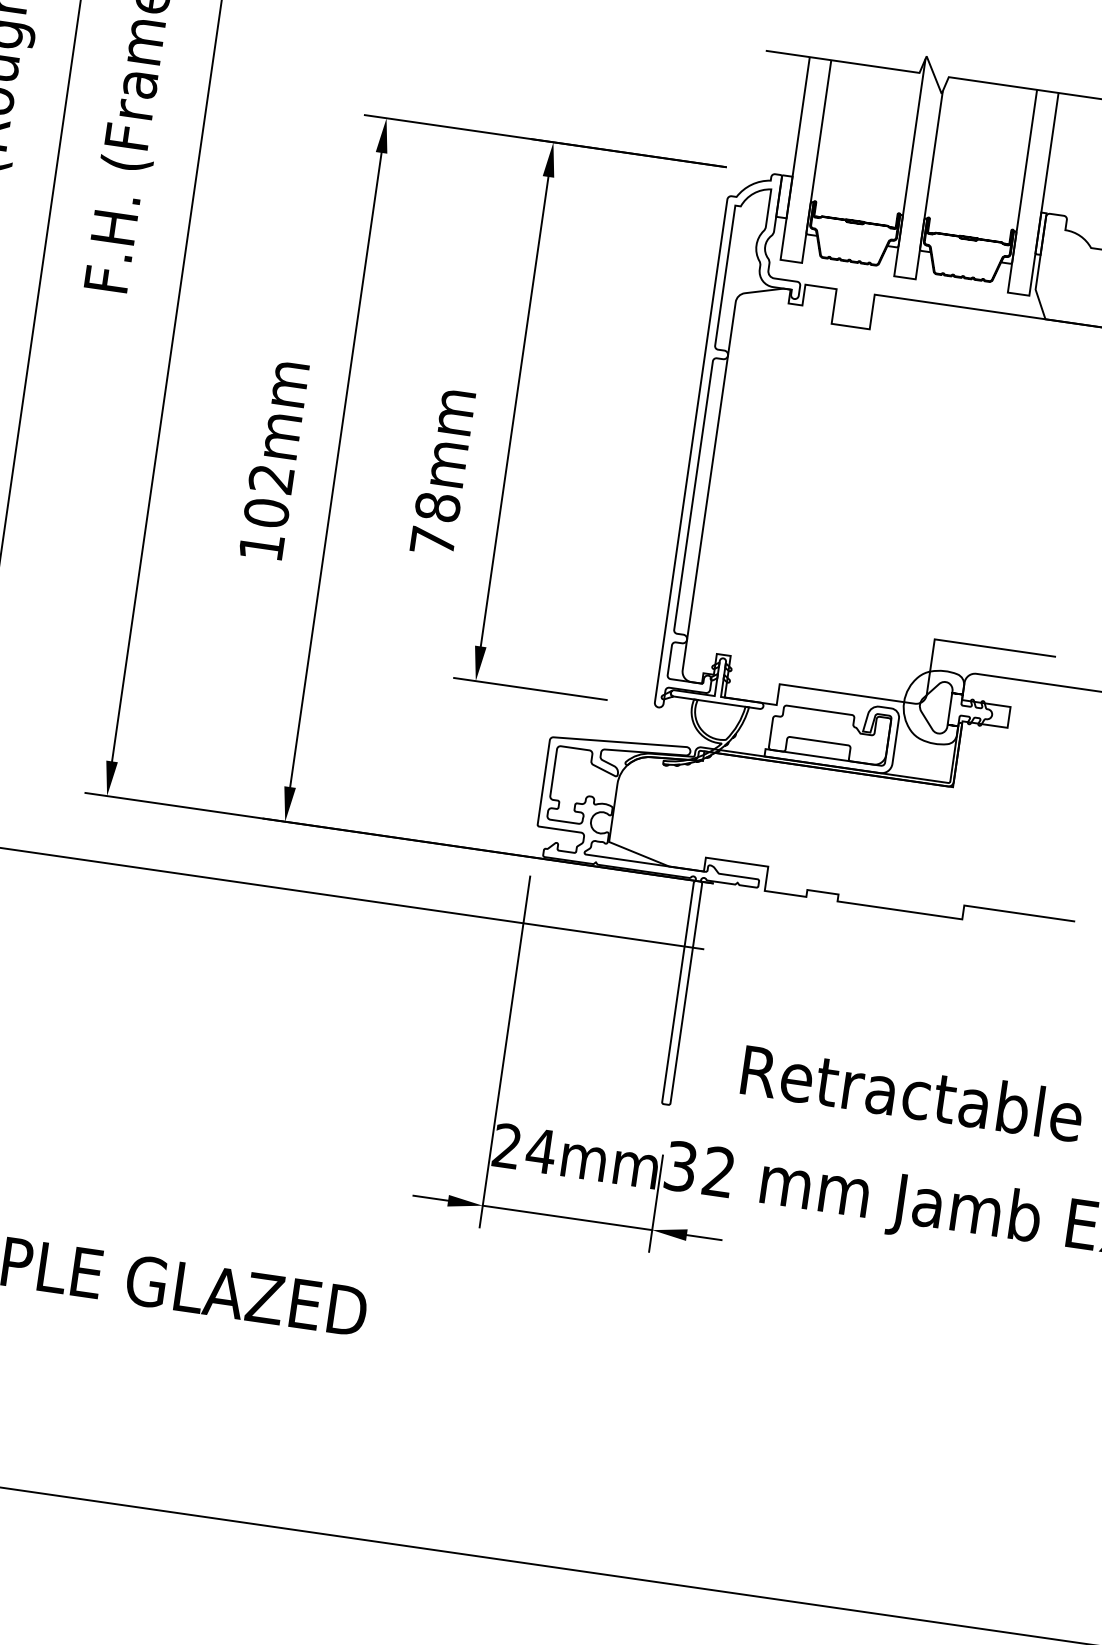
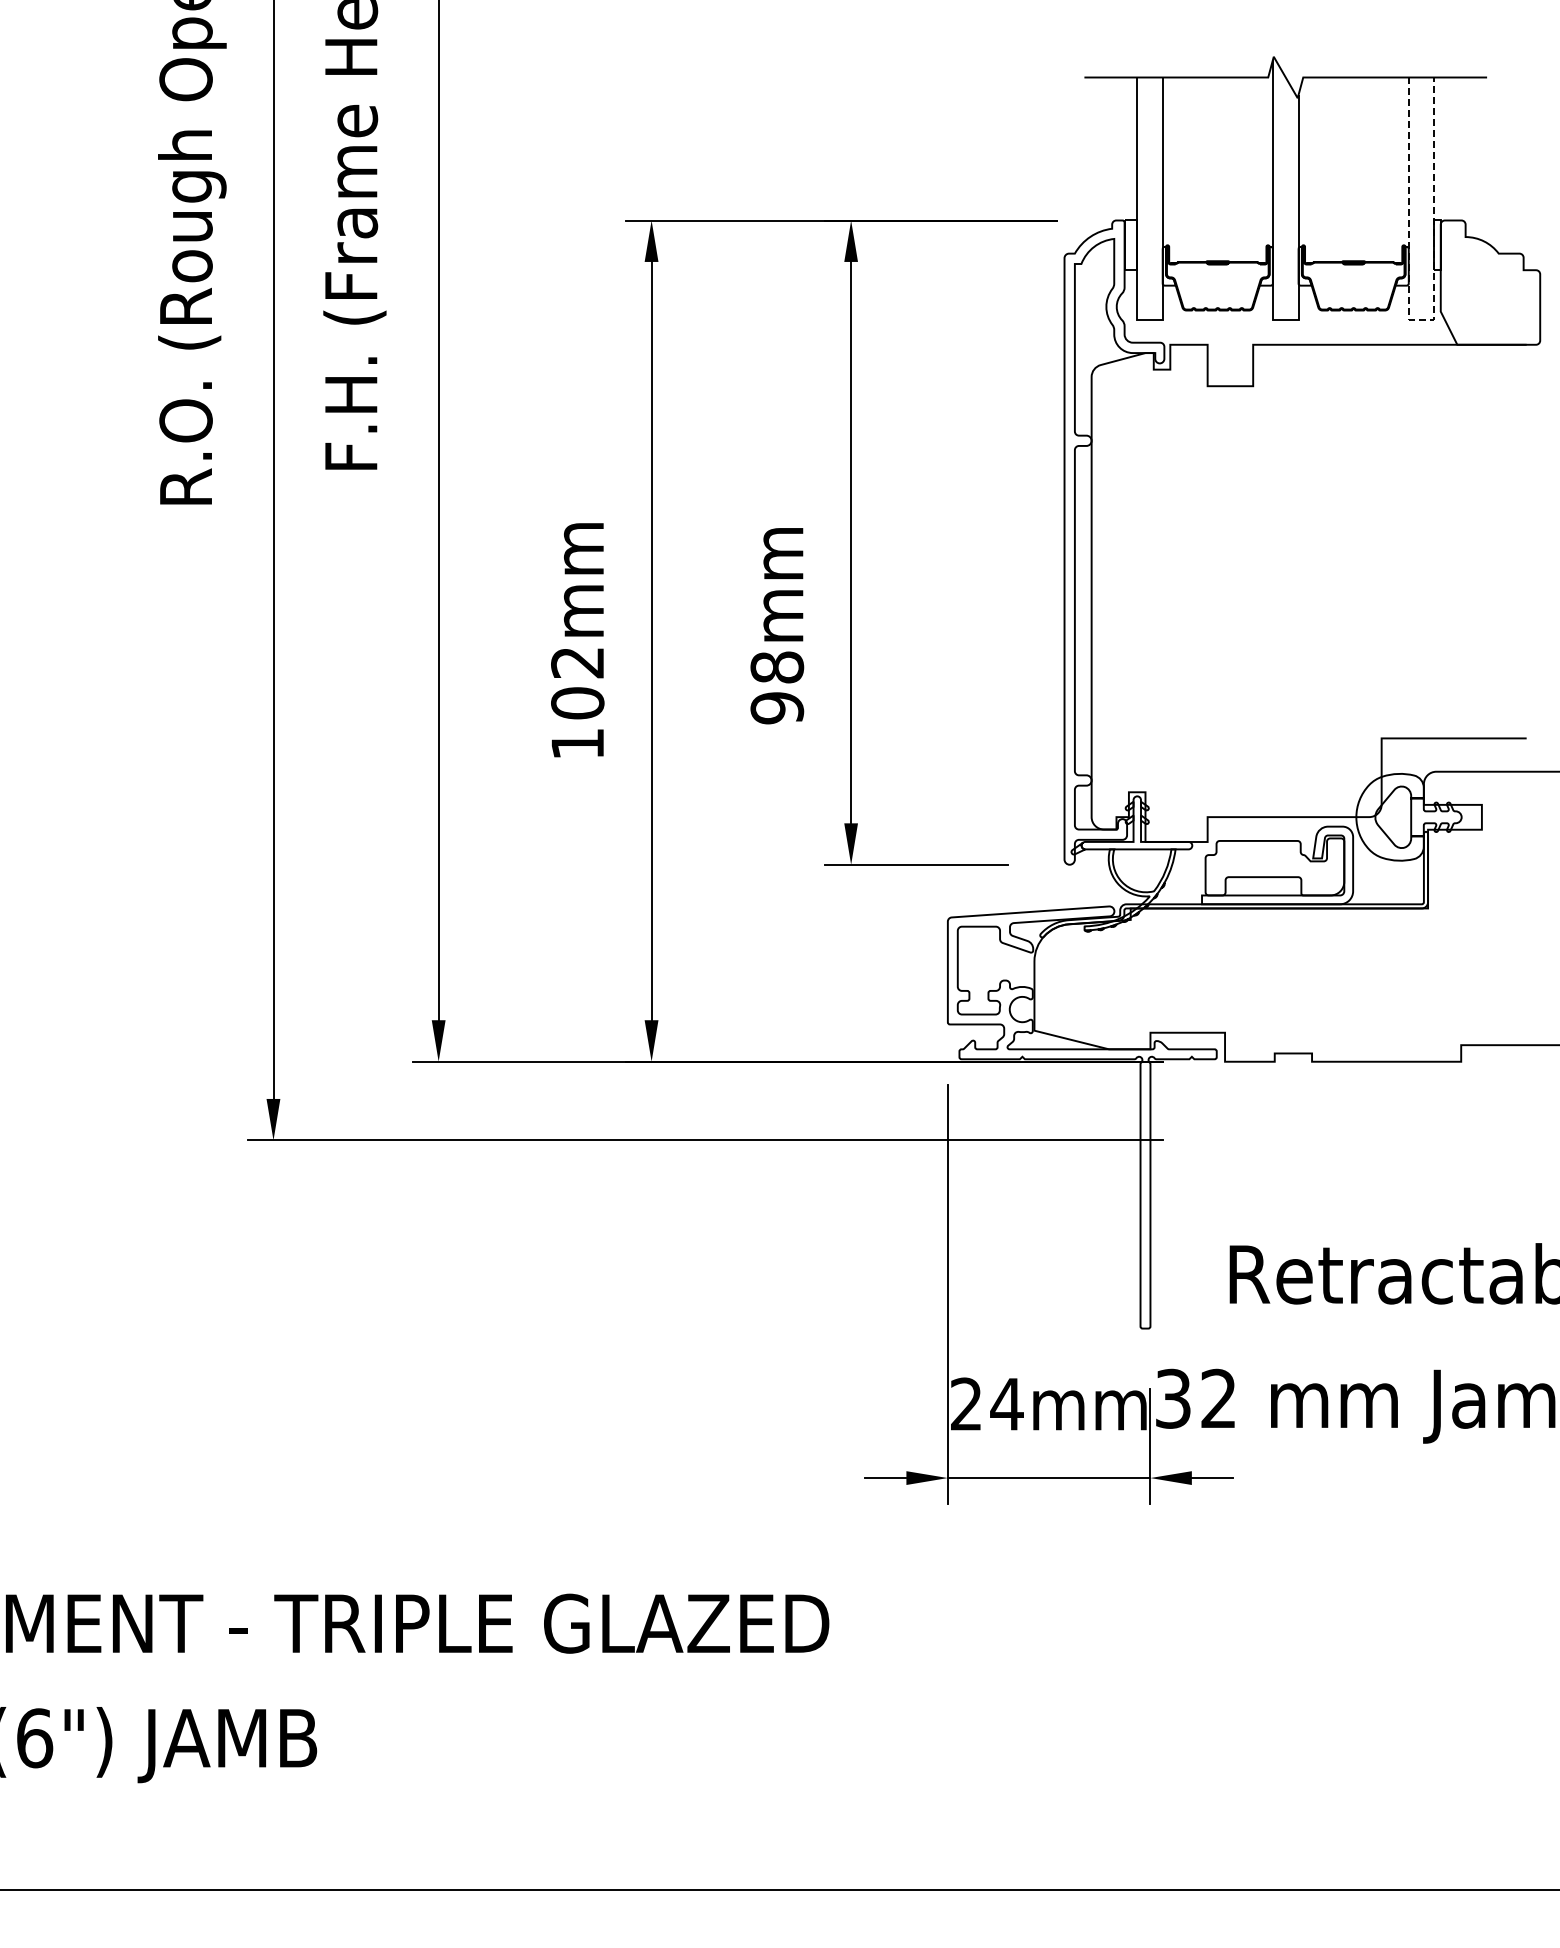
line: (1018, 293) -> (1421, 319), solid -> dashed
text: (433, 541) -> (777, 708), 78mm -> 98mm

